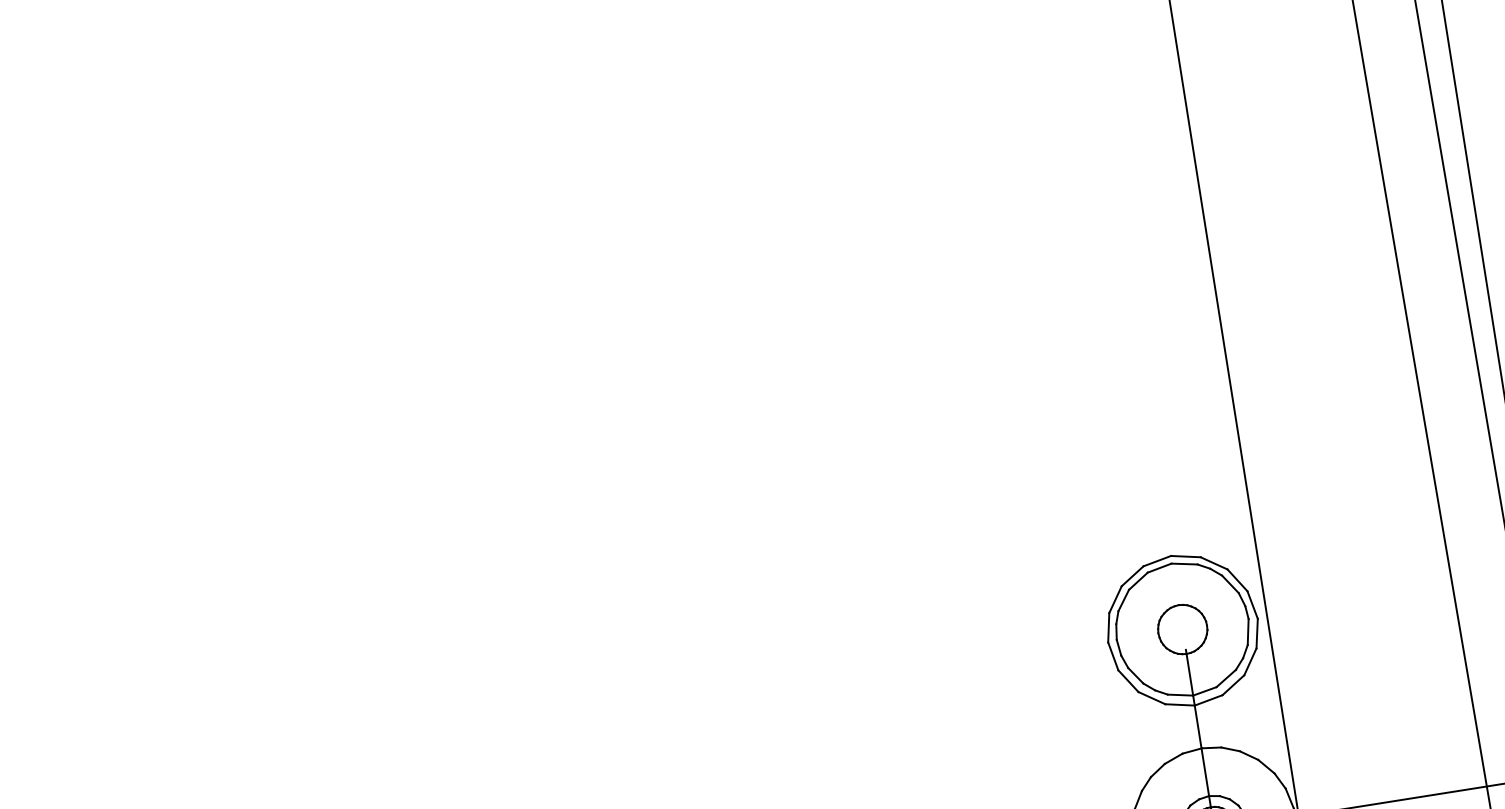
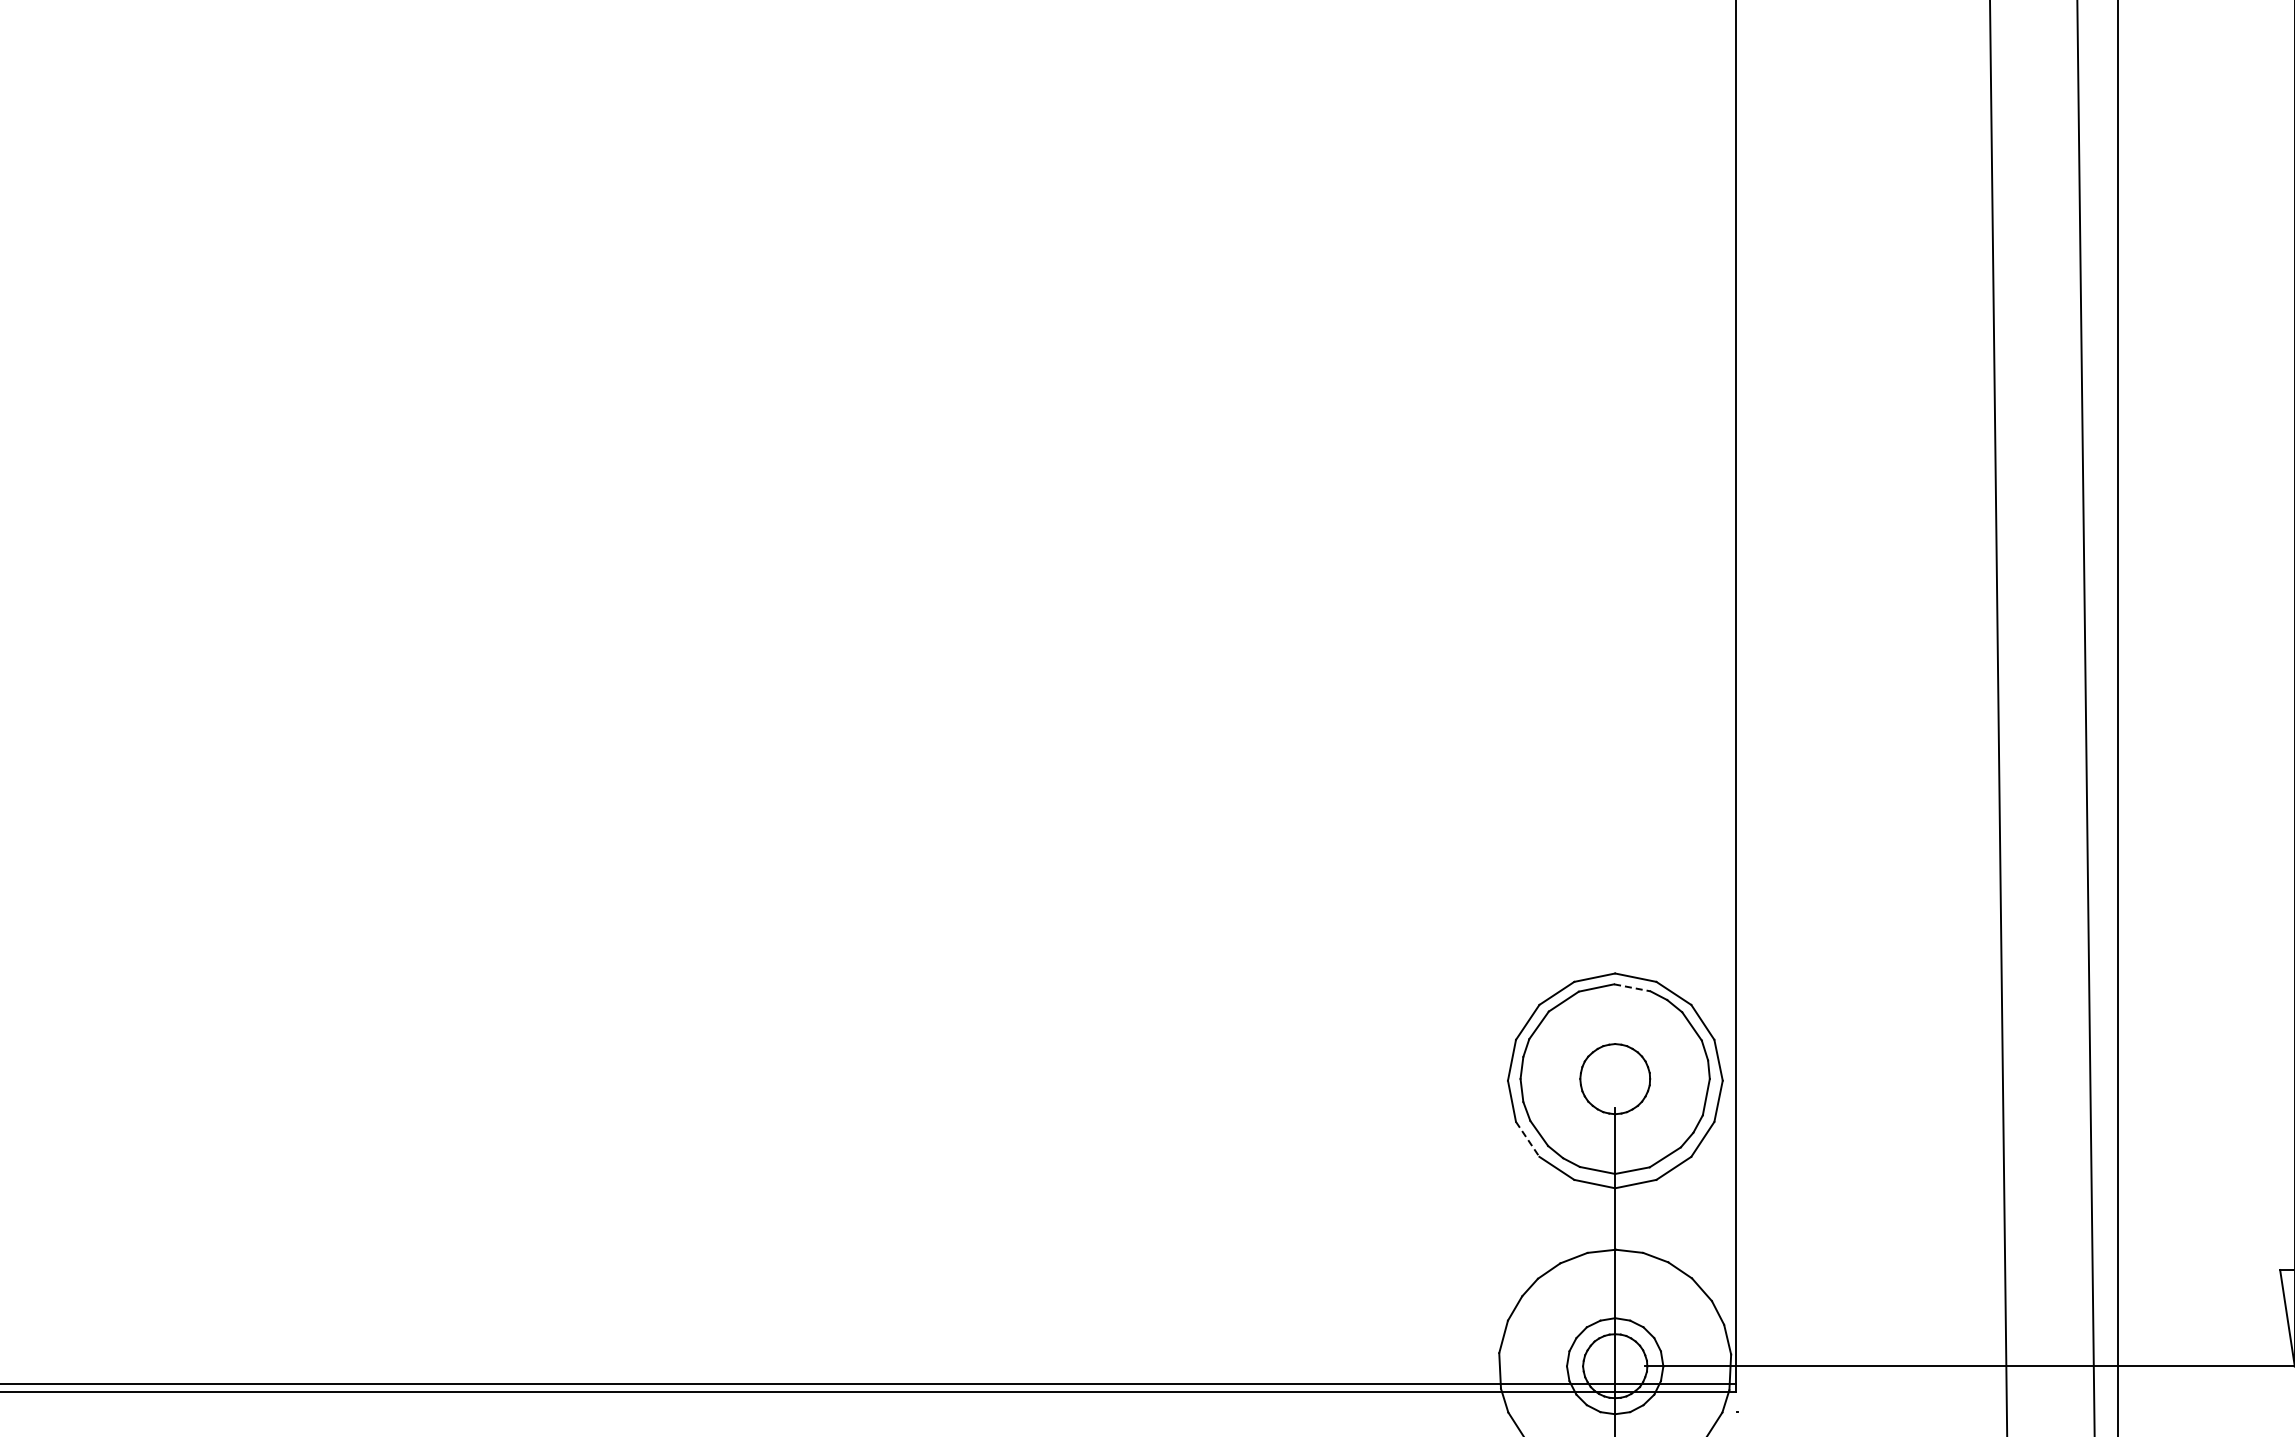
line: (1184, 563) -> (1632, 987), solid -> dashed
line: (1128, 681) -> (1527, 1139), solid -> dashed

